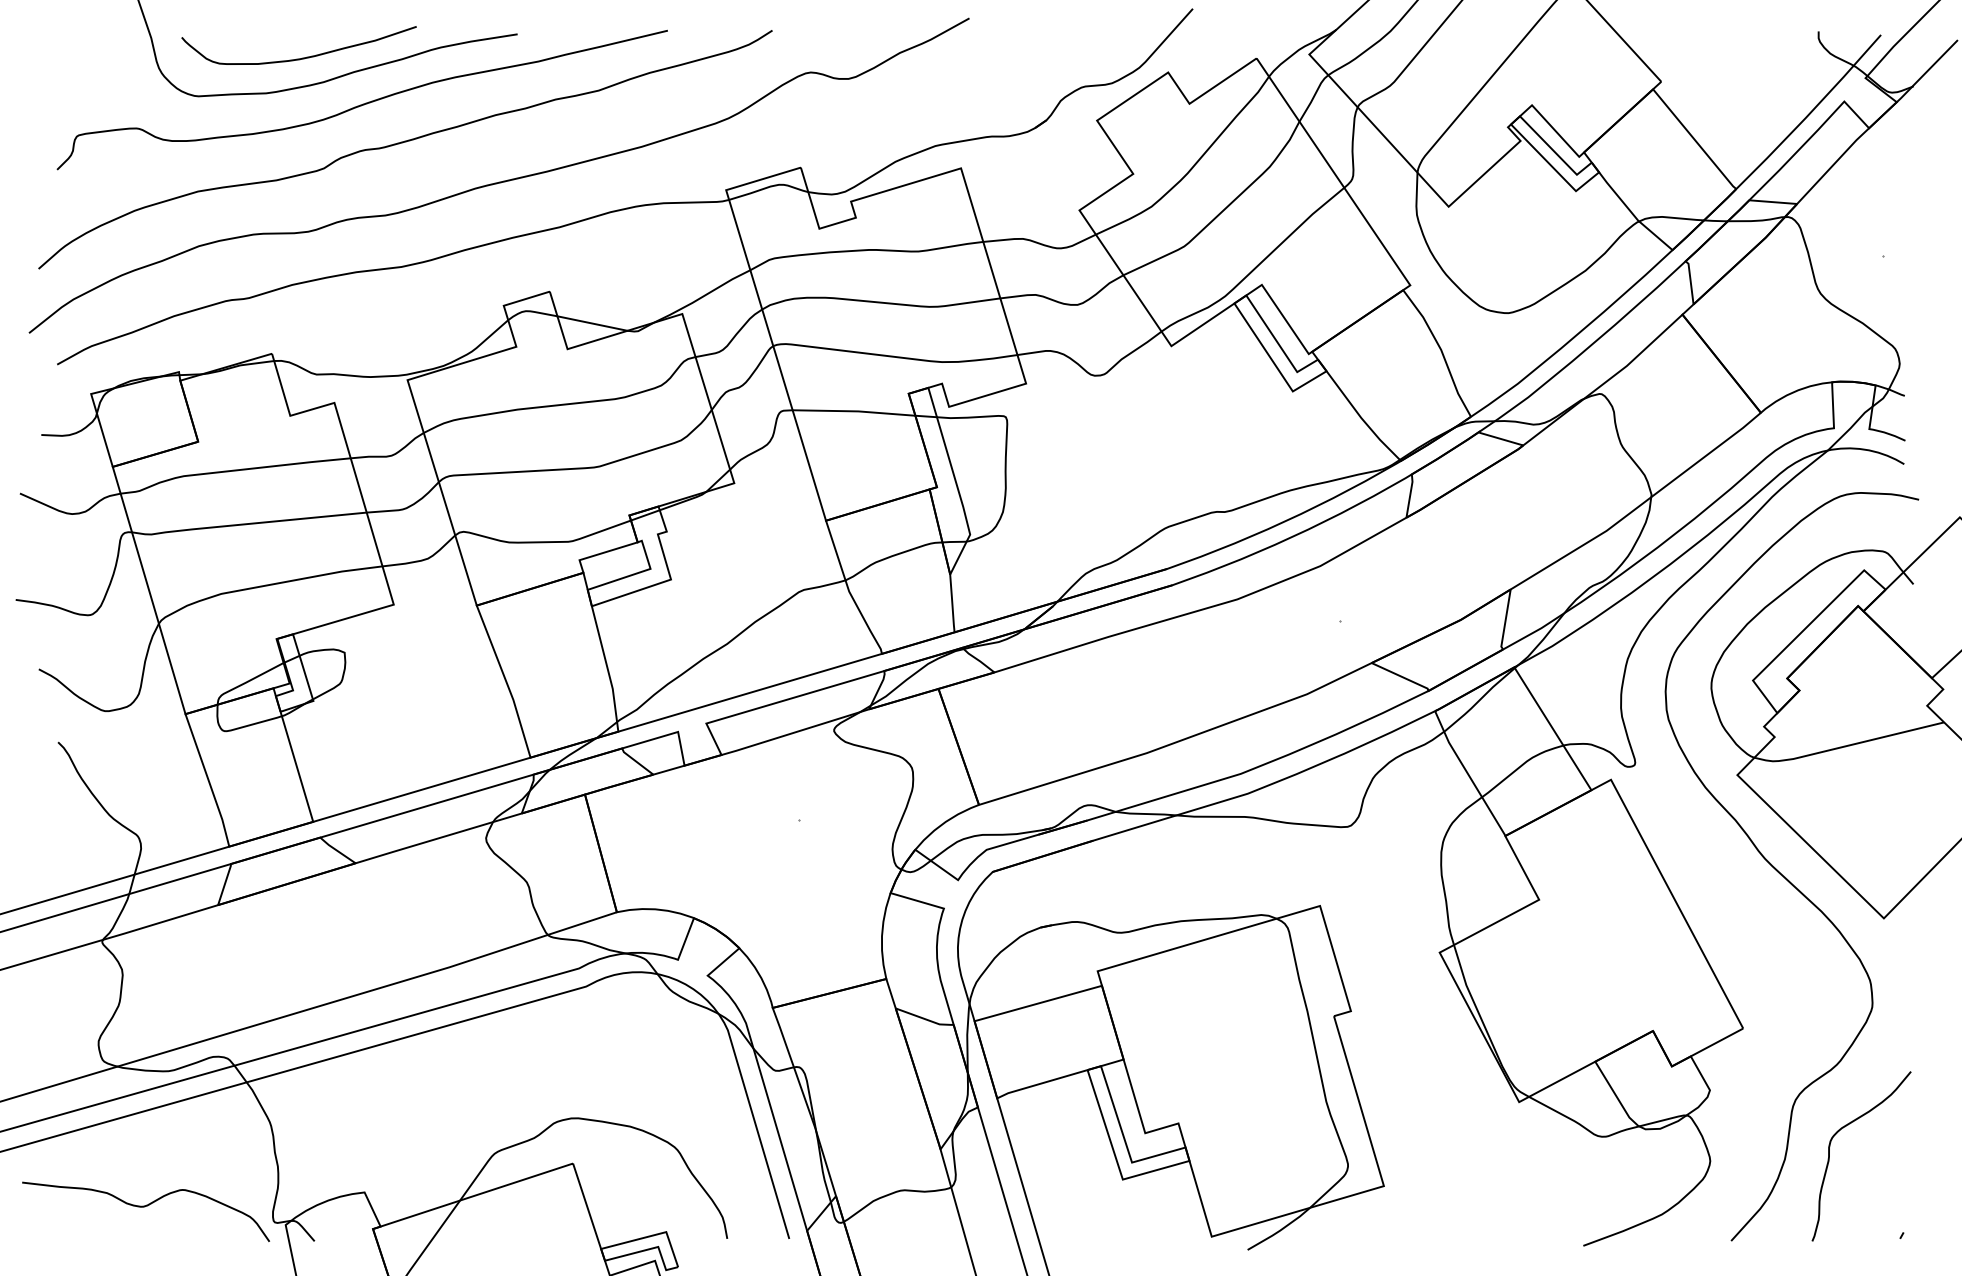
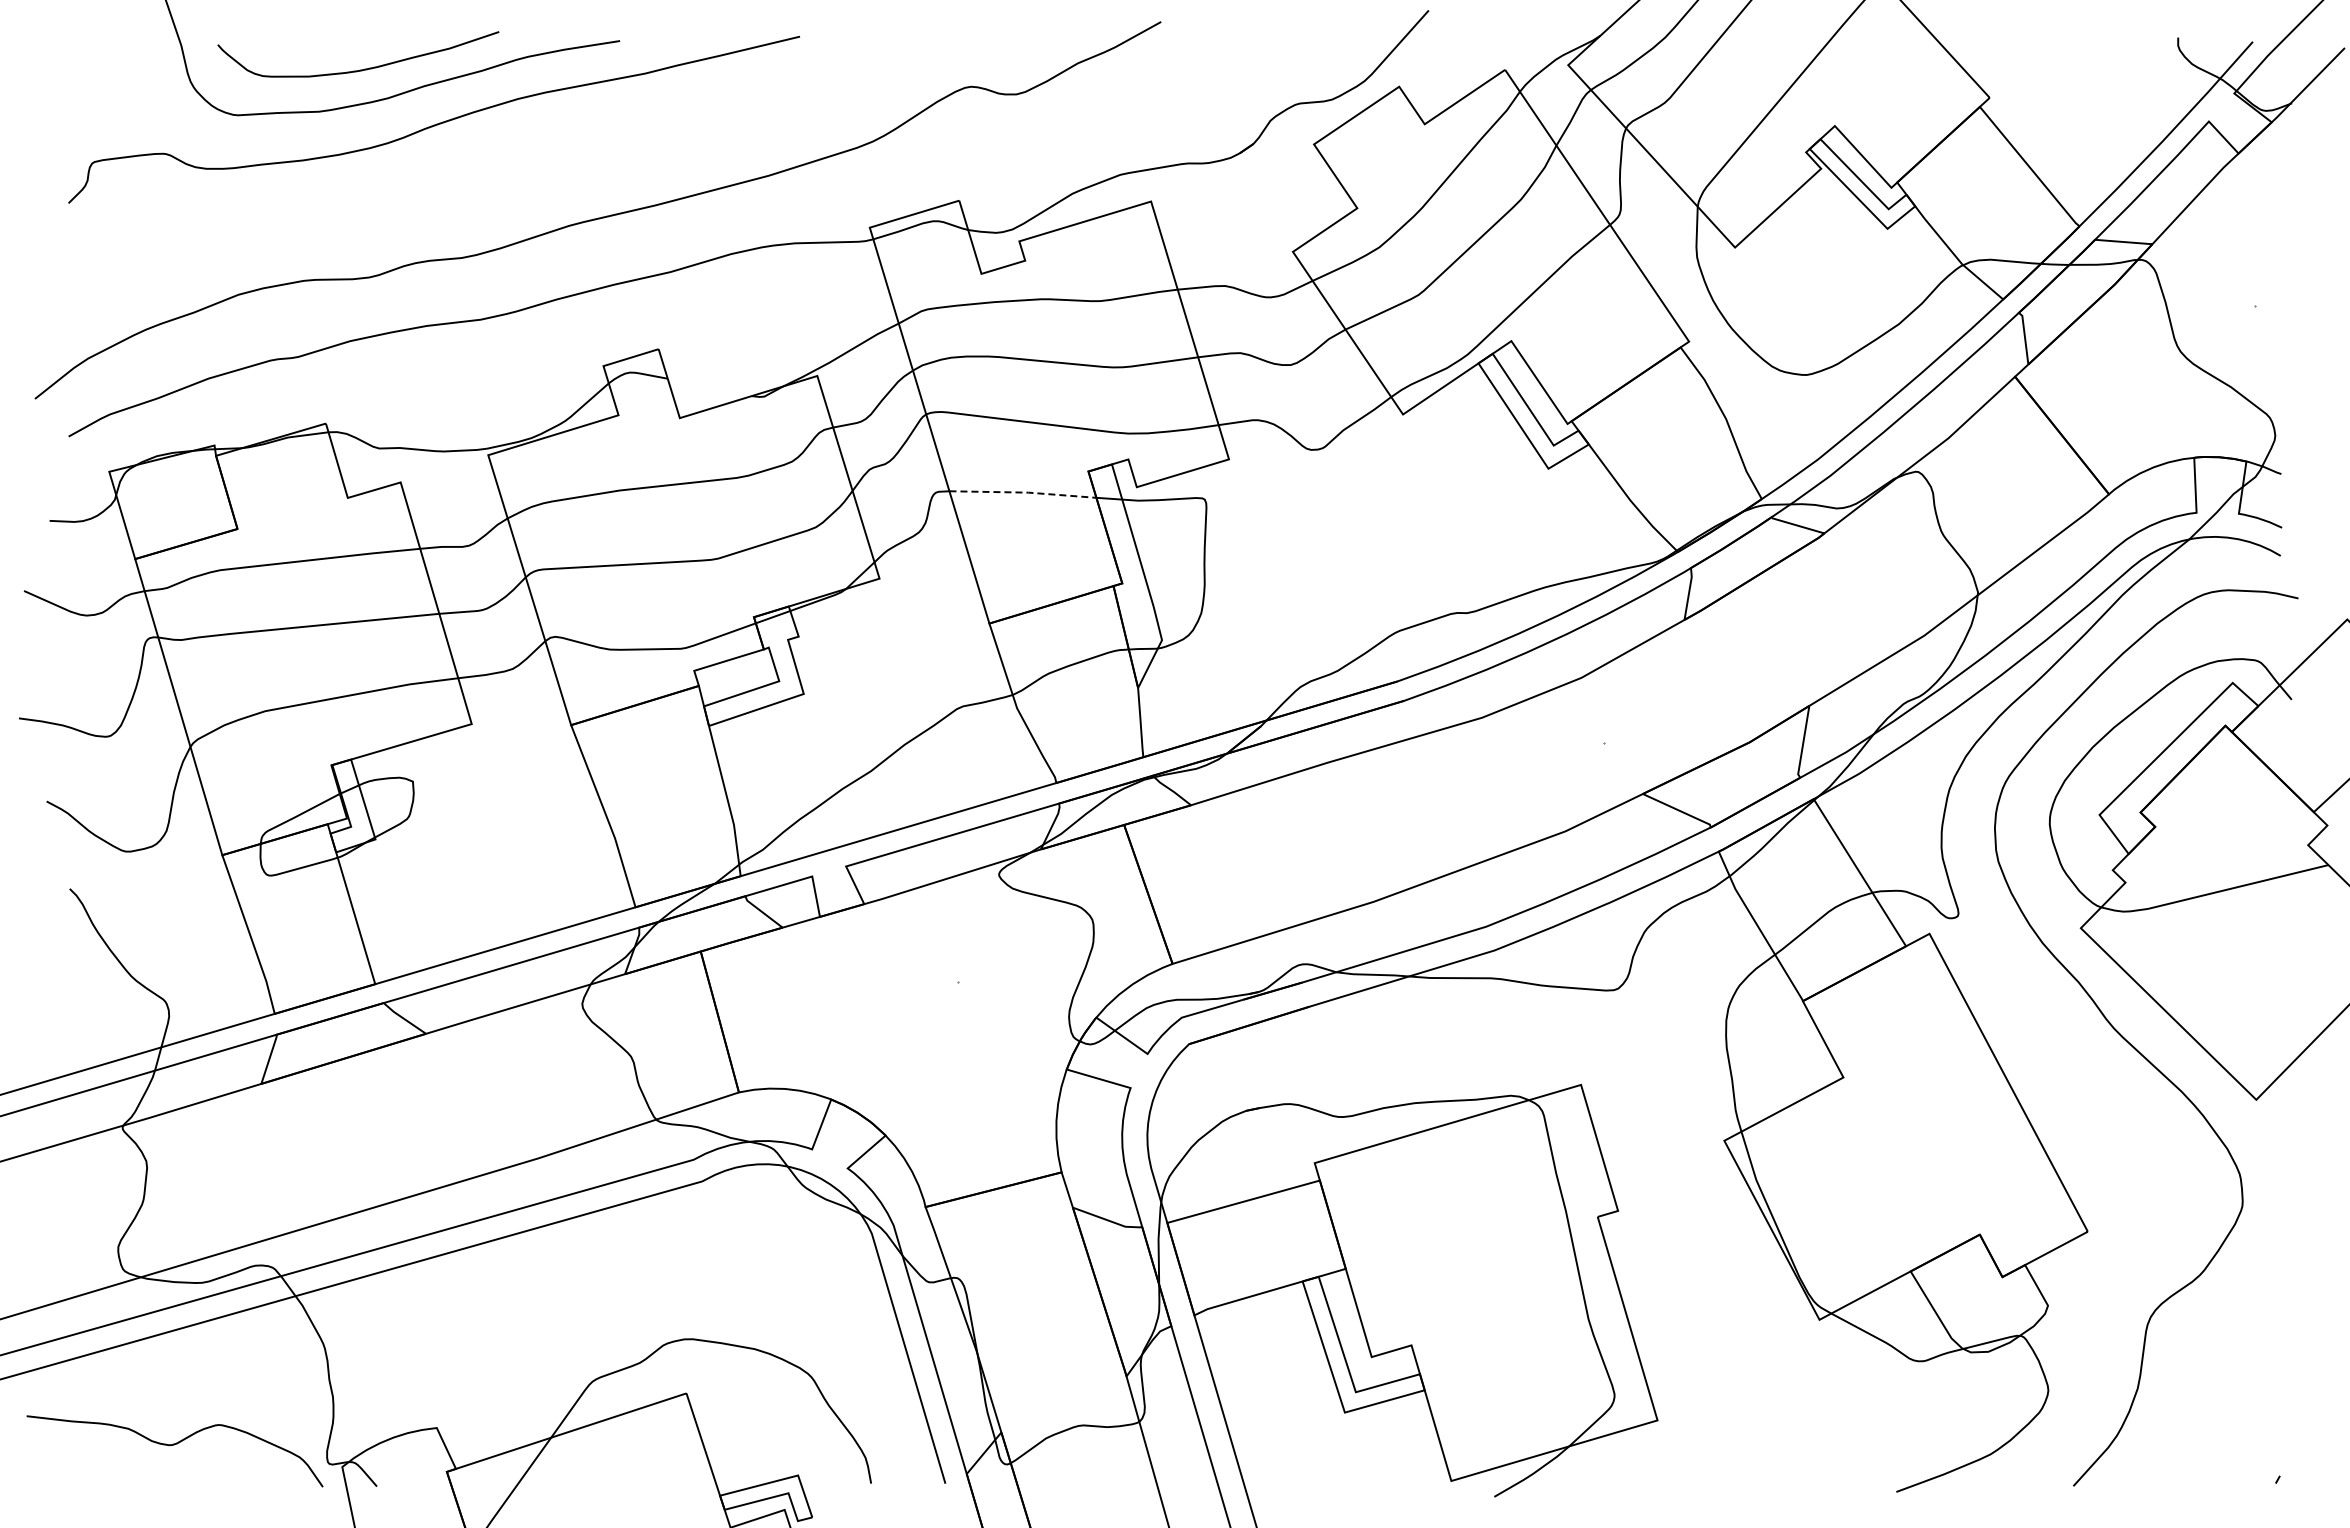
curve: (402, 143) -> (482, 171), removed
line: (592, 323) -> (709, 387), removed
line: (855, 411) -> (1024, 492), solid -> dashed
curve: (1829, 1156) -> (2191, 1384), removed

